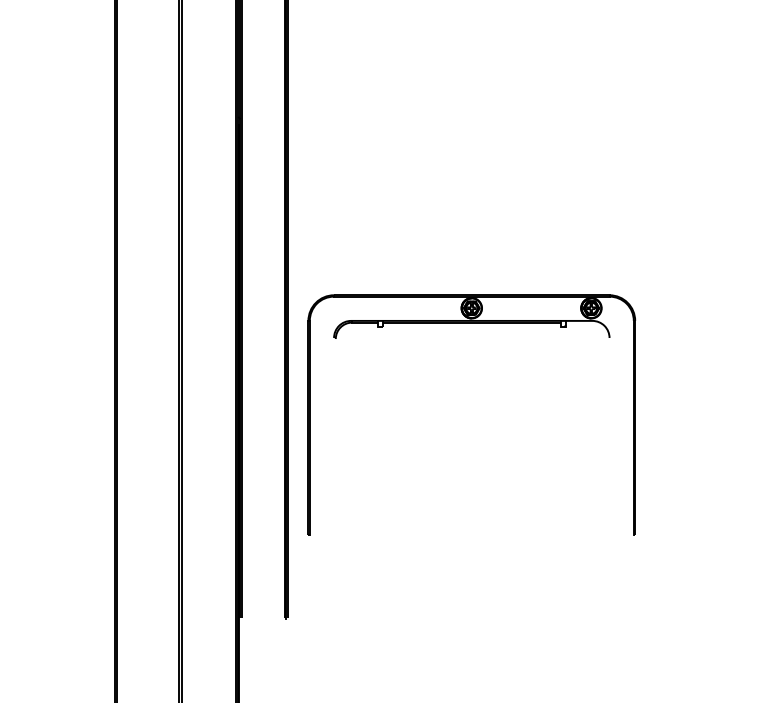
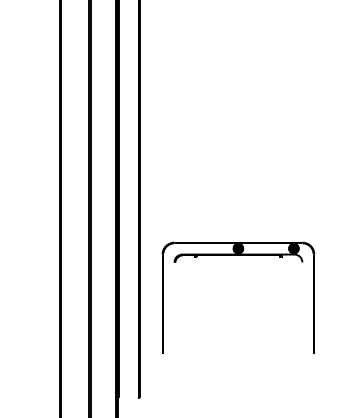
part: (471, 322) -> (238, 255), moved

